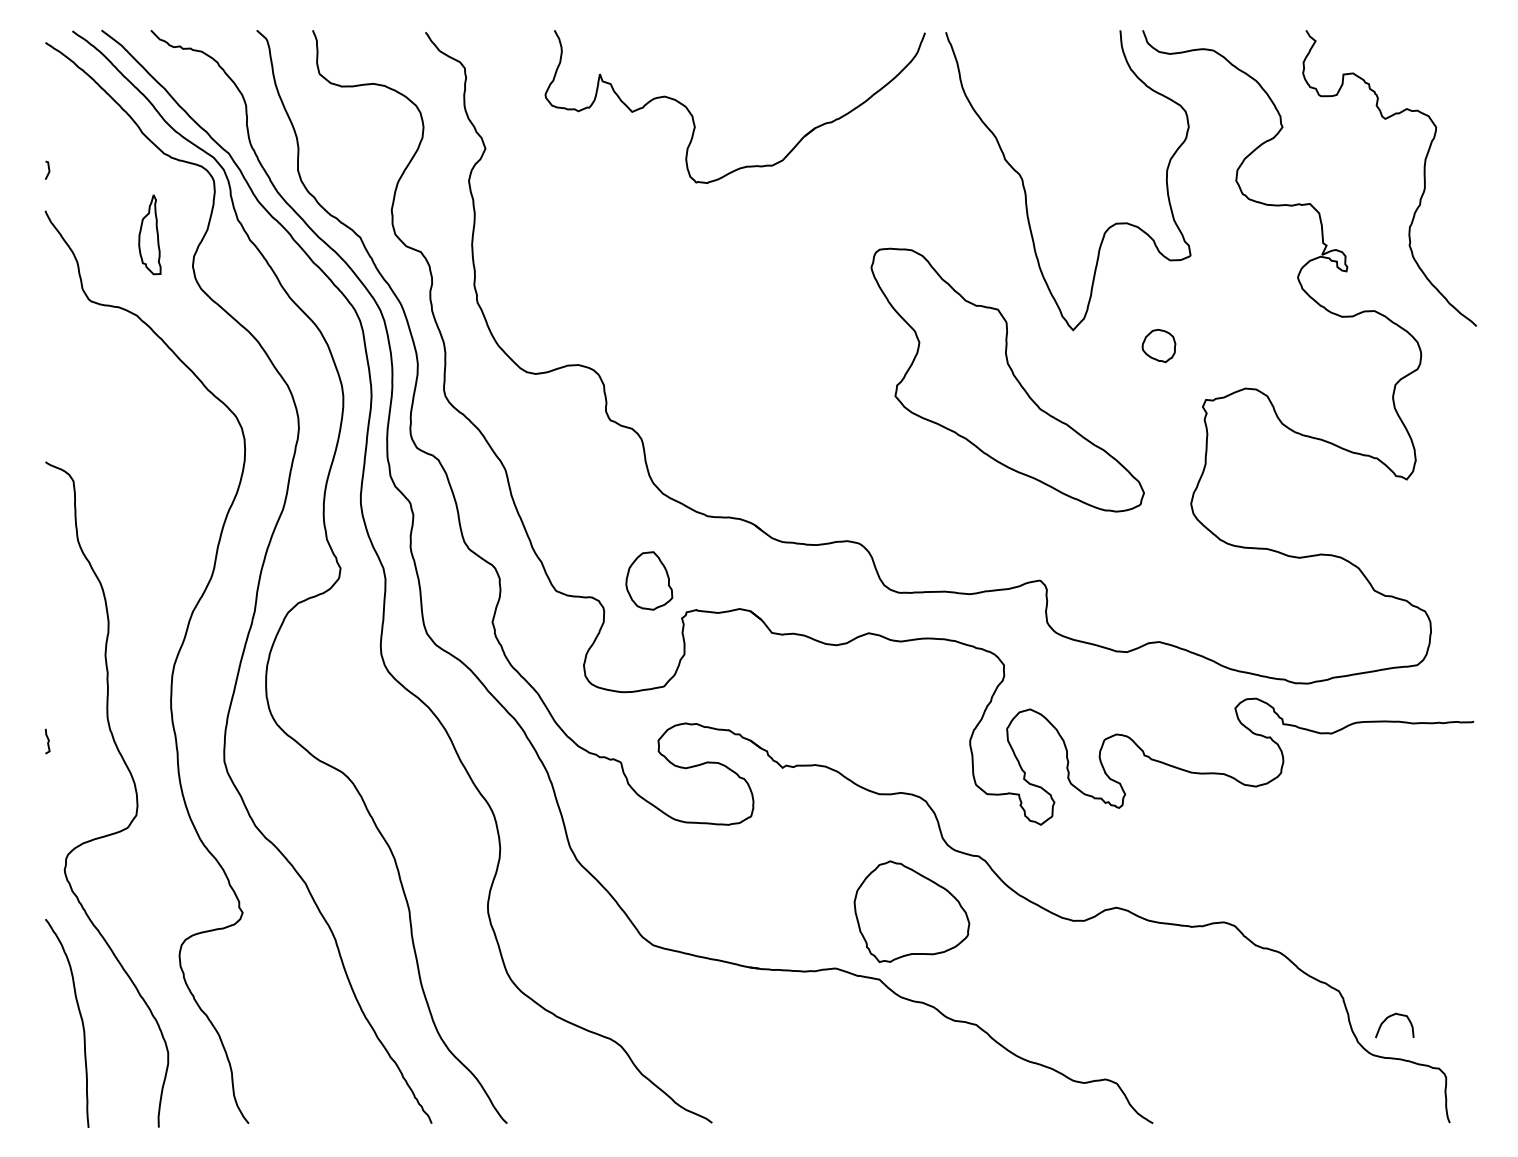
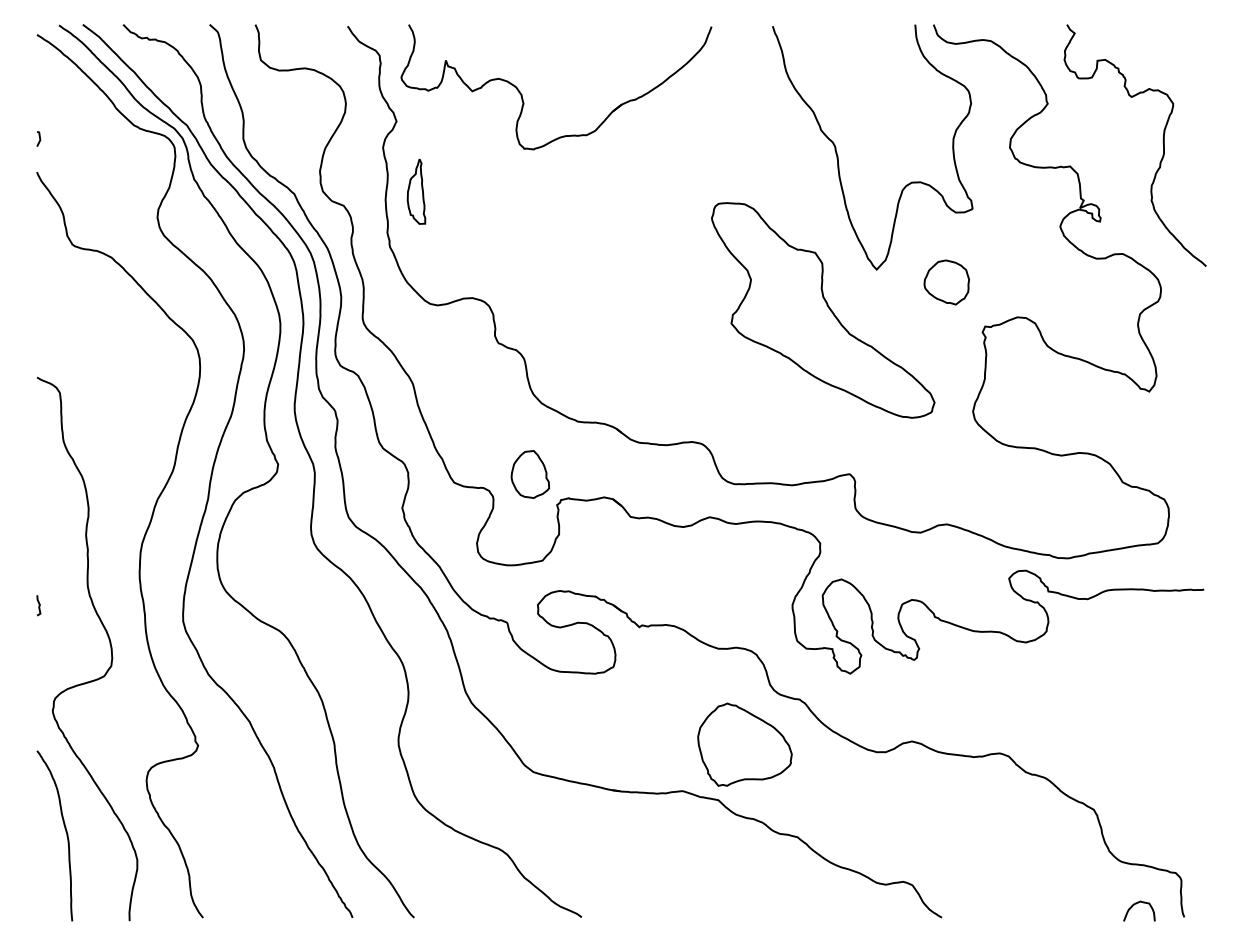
part: (693, 116) -> (522, 95), moved
part: (149, 234) -> (416, 191), moved
part: (1158, 345) -> (946, 282), size x1.67
curve: (1392, 1016) -> (1137, 903), moved

